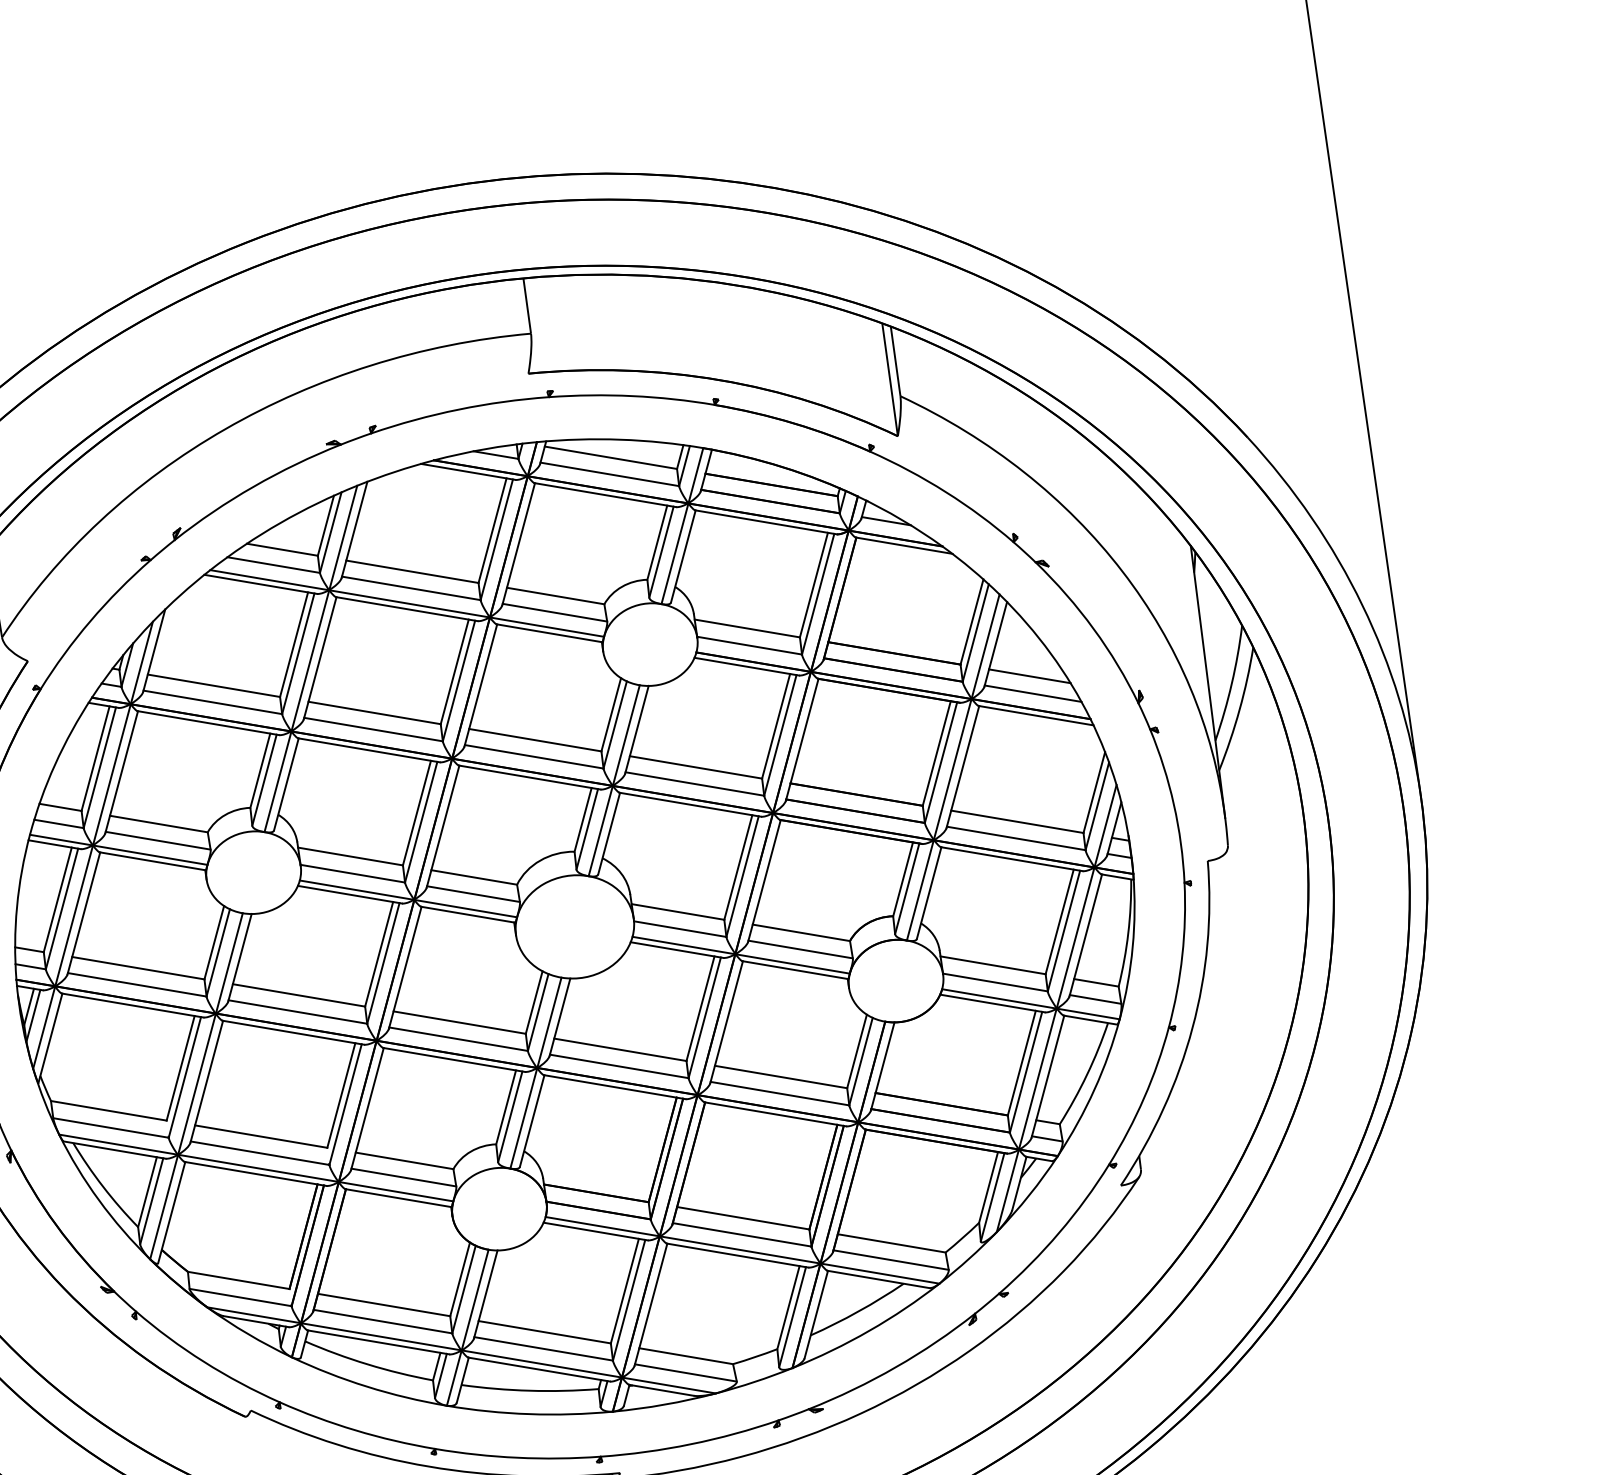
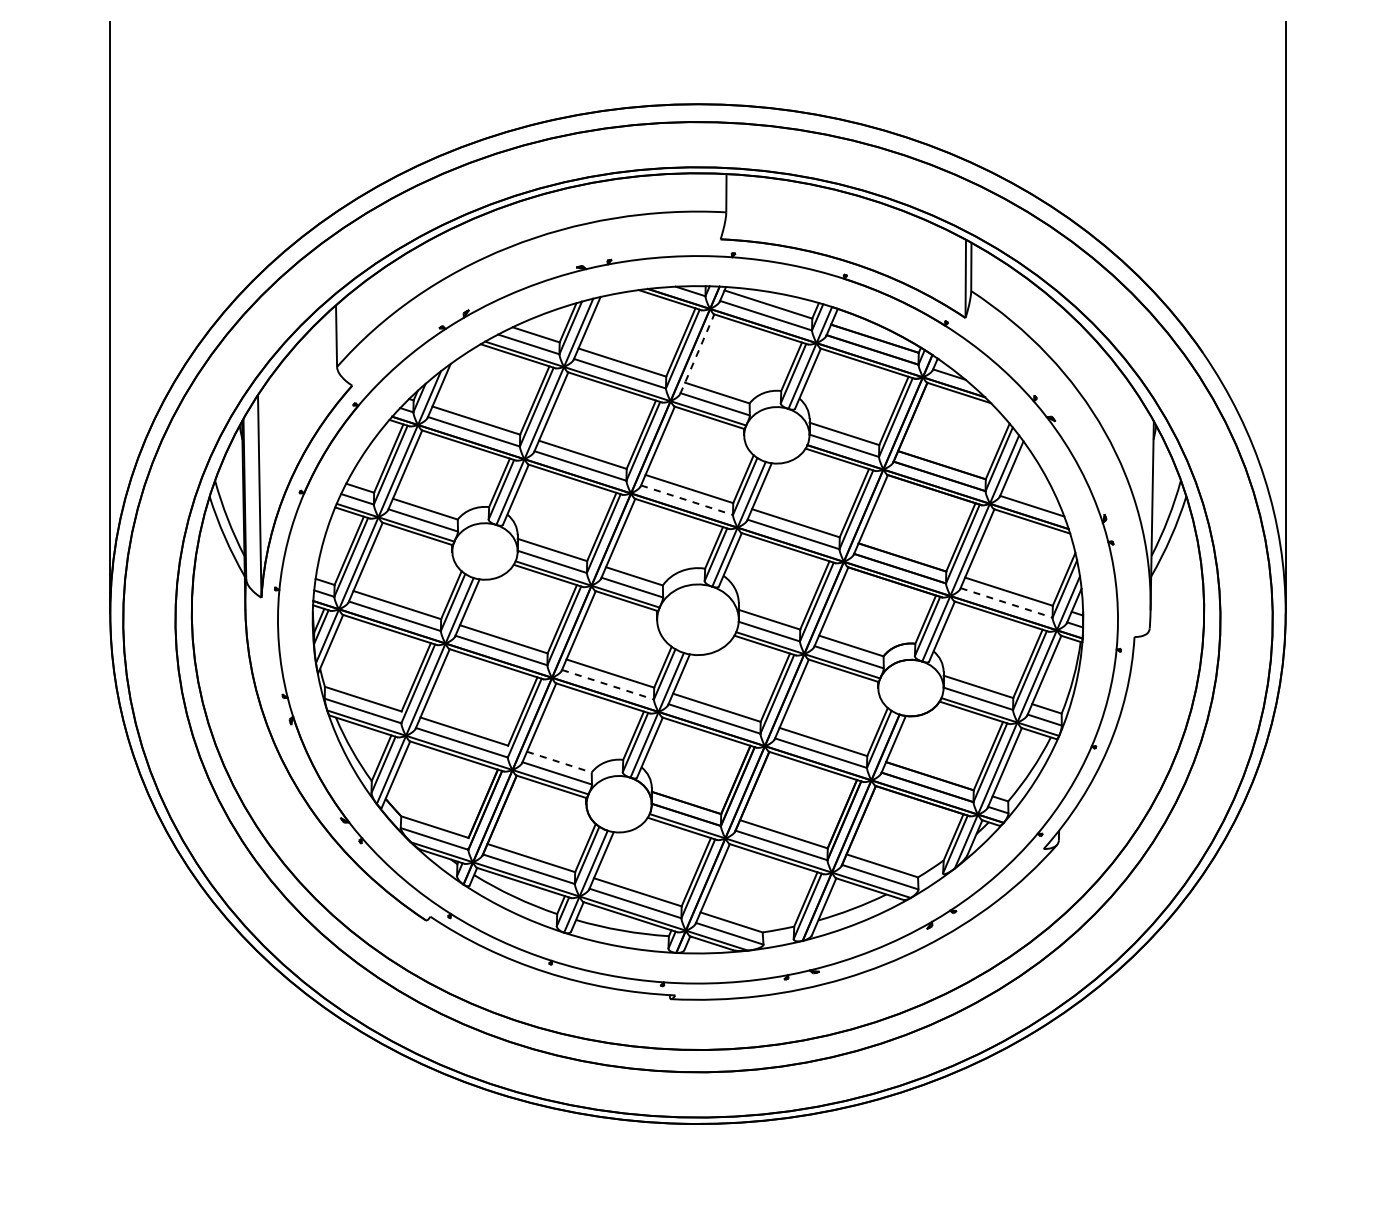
line: (518, 543) -> (697, 353), solid -> dashed
line: (1029, 675) -> (1031, 493), removed
line: (534, 757) -> (687, 500), solid -> dashed
line: (1017, 839) -> (1007, 603), solid -> dashed
line: (459, 1038) -> (608, 684), solid -> dashed
line: (404, 1161) -> (559, 762), solid -> dashed

